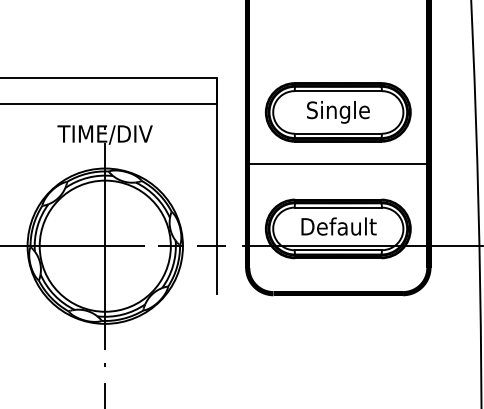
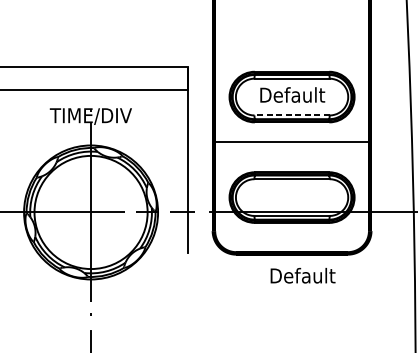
text: (338, 112) -> (292, 97), Single -> Default
line: (338, 133) -> (292, 115), solid -> dashed
text: (338, 226) -> (302, 275), moved

